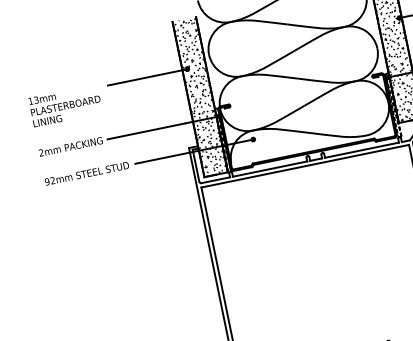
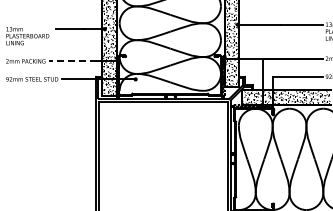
line: (145, 131) -> (72, 61), solid -> dashed

